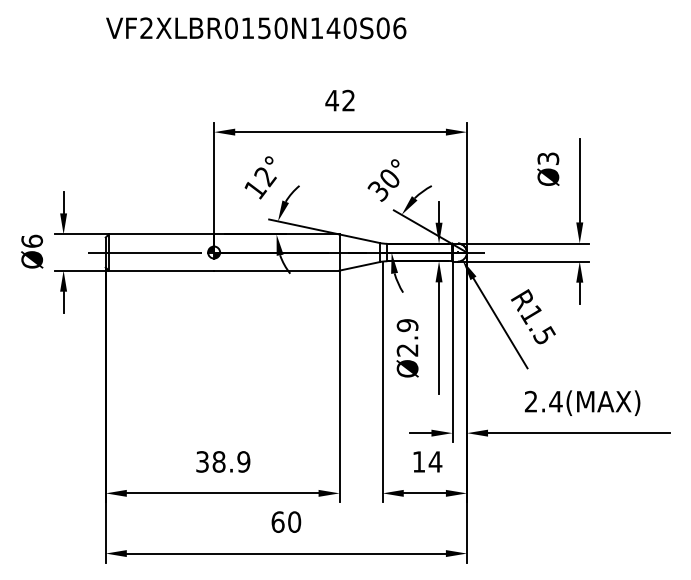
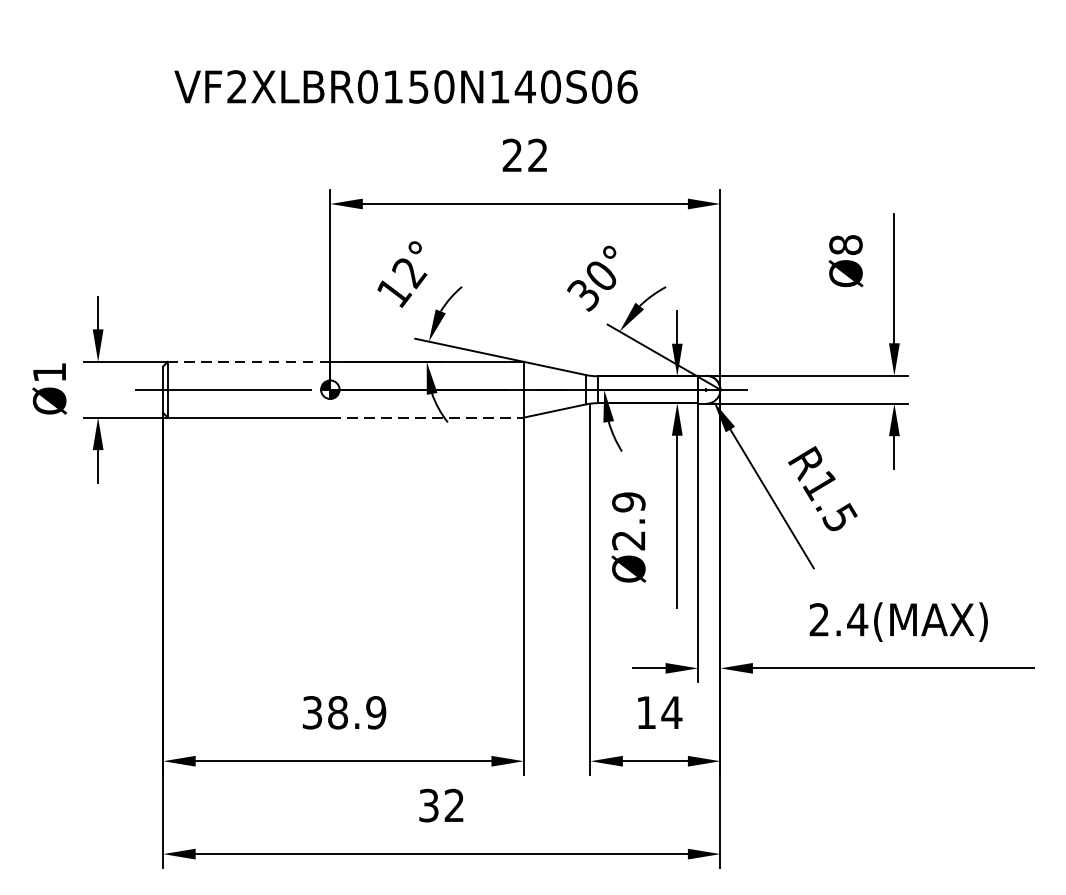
text: (256, 28) -> (406, 87), moved
text: (332, 100) -> (512, 155), 42 -> 22
text: (548, 158) -> (846, 244), Ø3 -> Ø8
line: (161, 234) -> (249, 361), solid -> dashed
text: (31, 240) -> (48, 371), Ø6 -> Ø1
line: (276, 270) -> (426, 417), solid -> dashed
text: (286, 521) -> (441, 804), 60 -> 32

